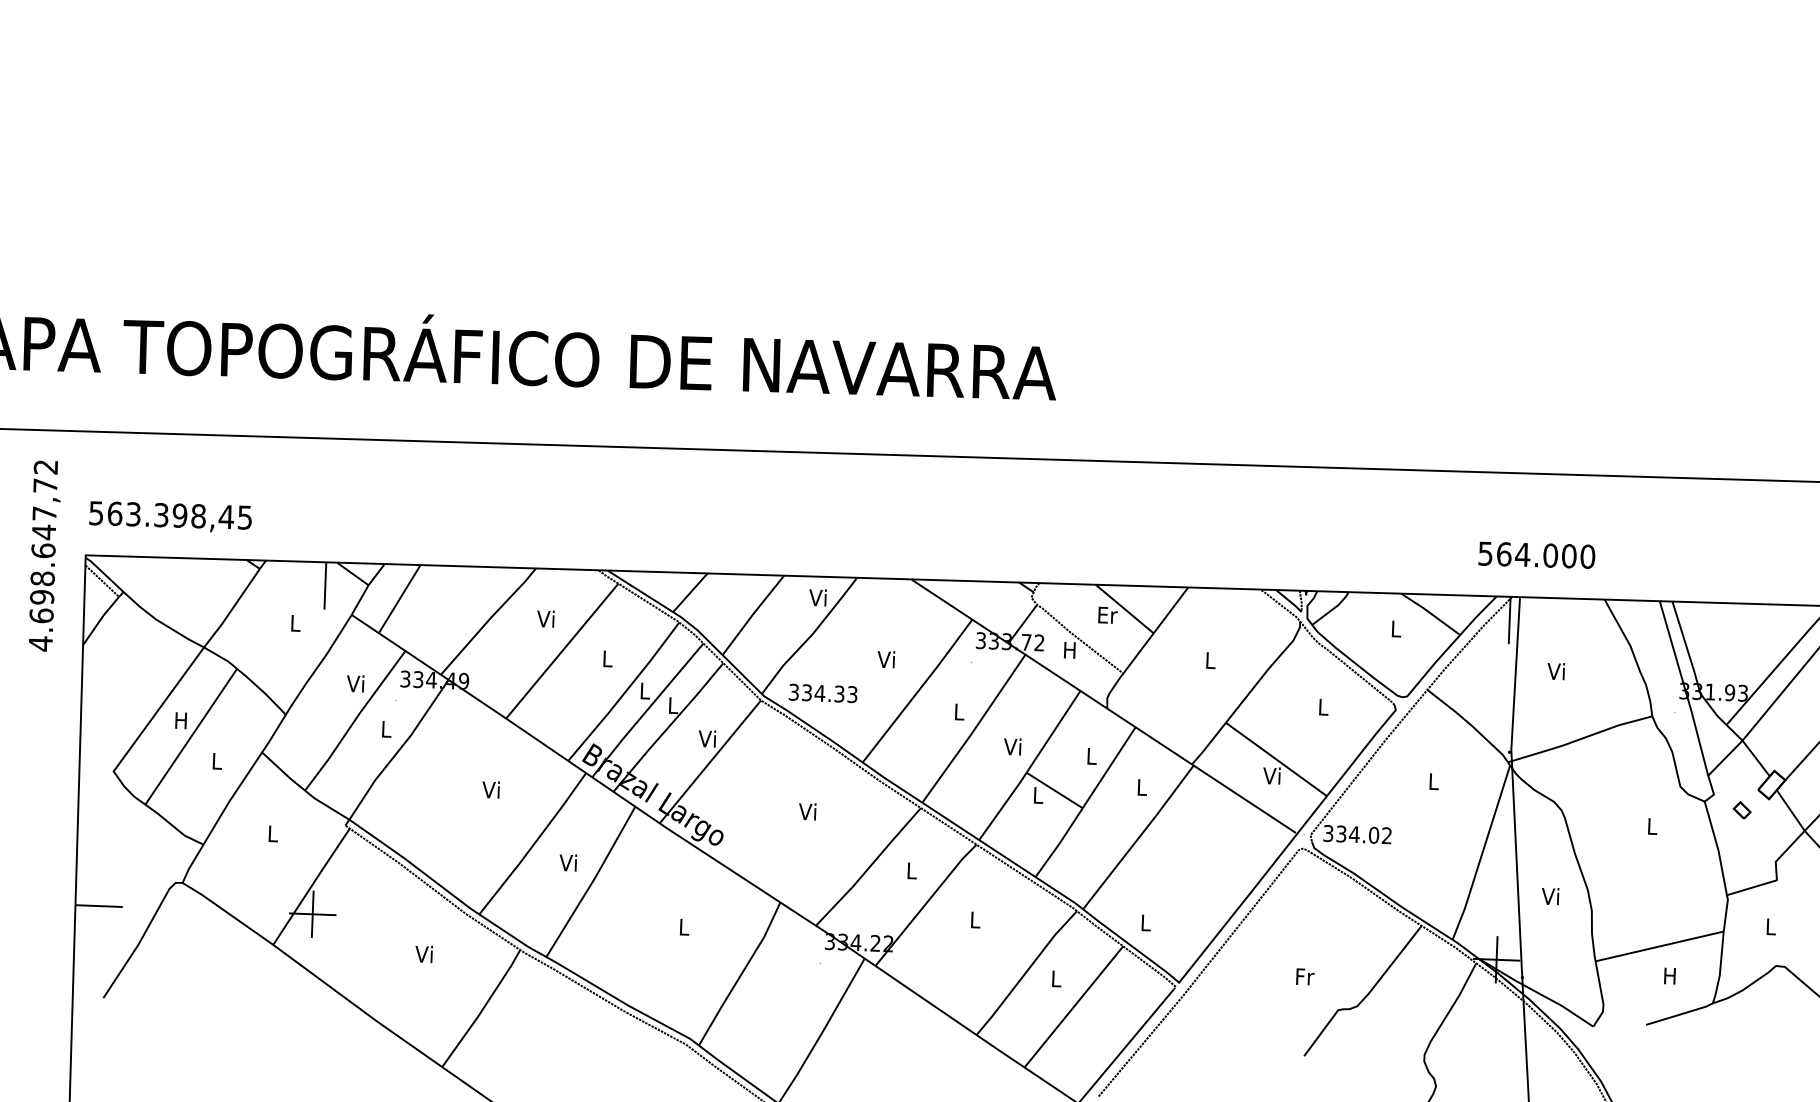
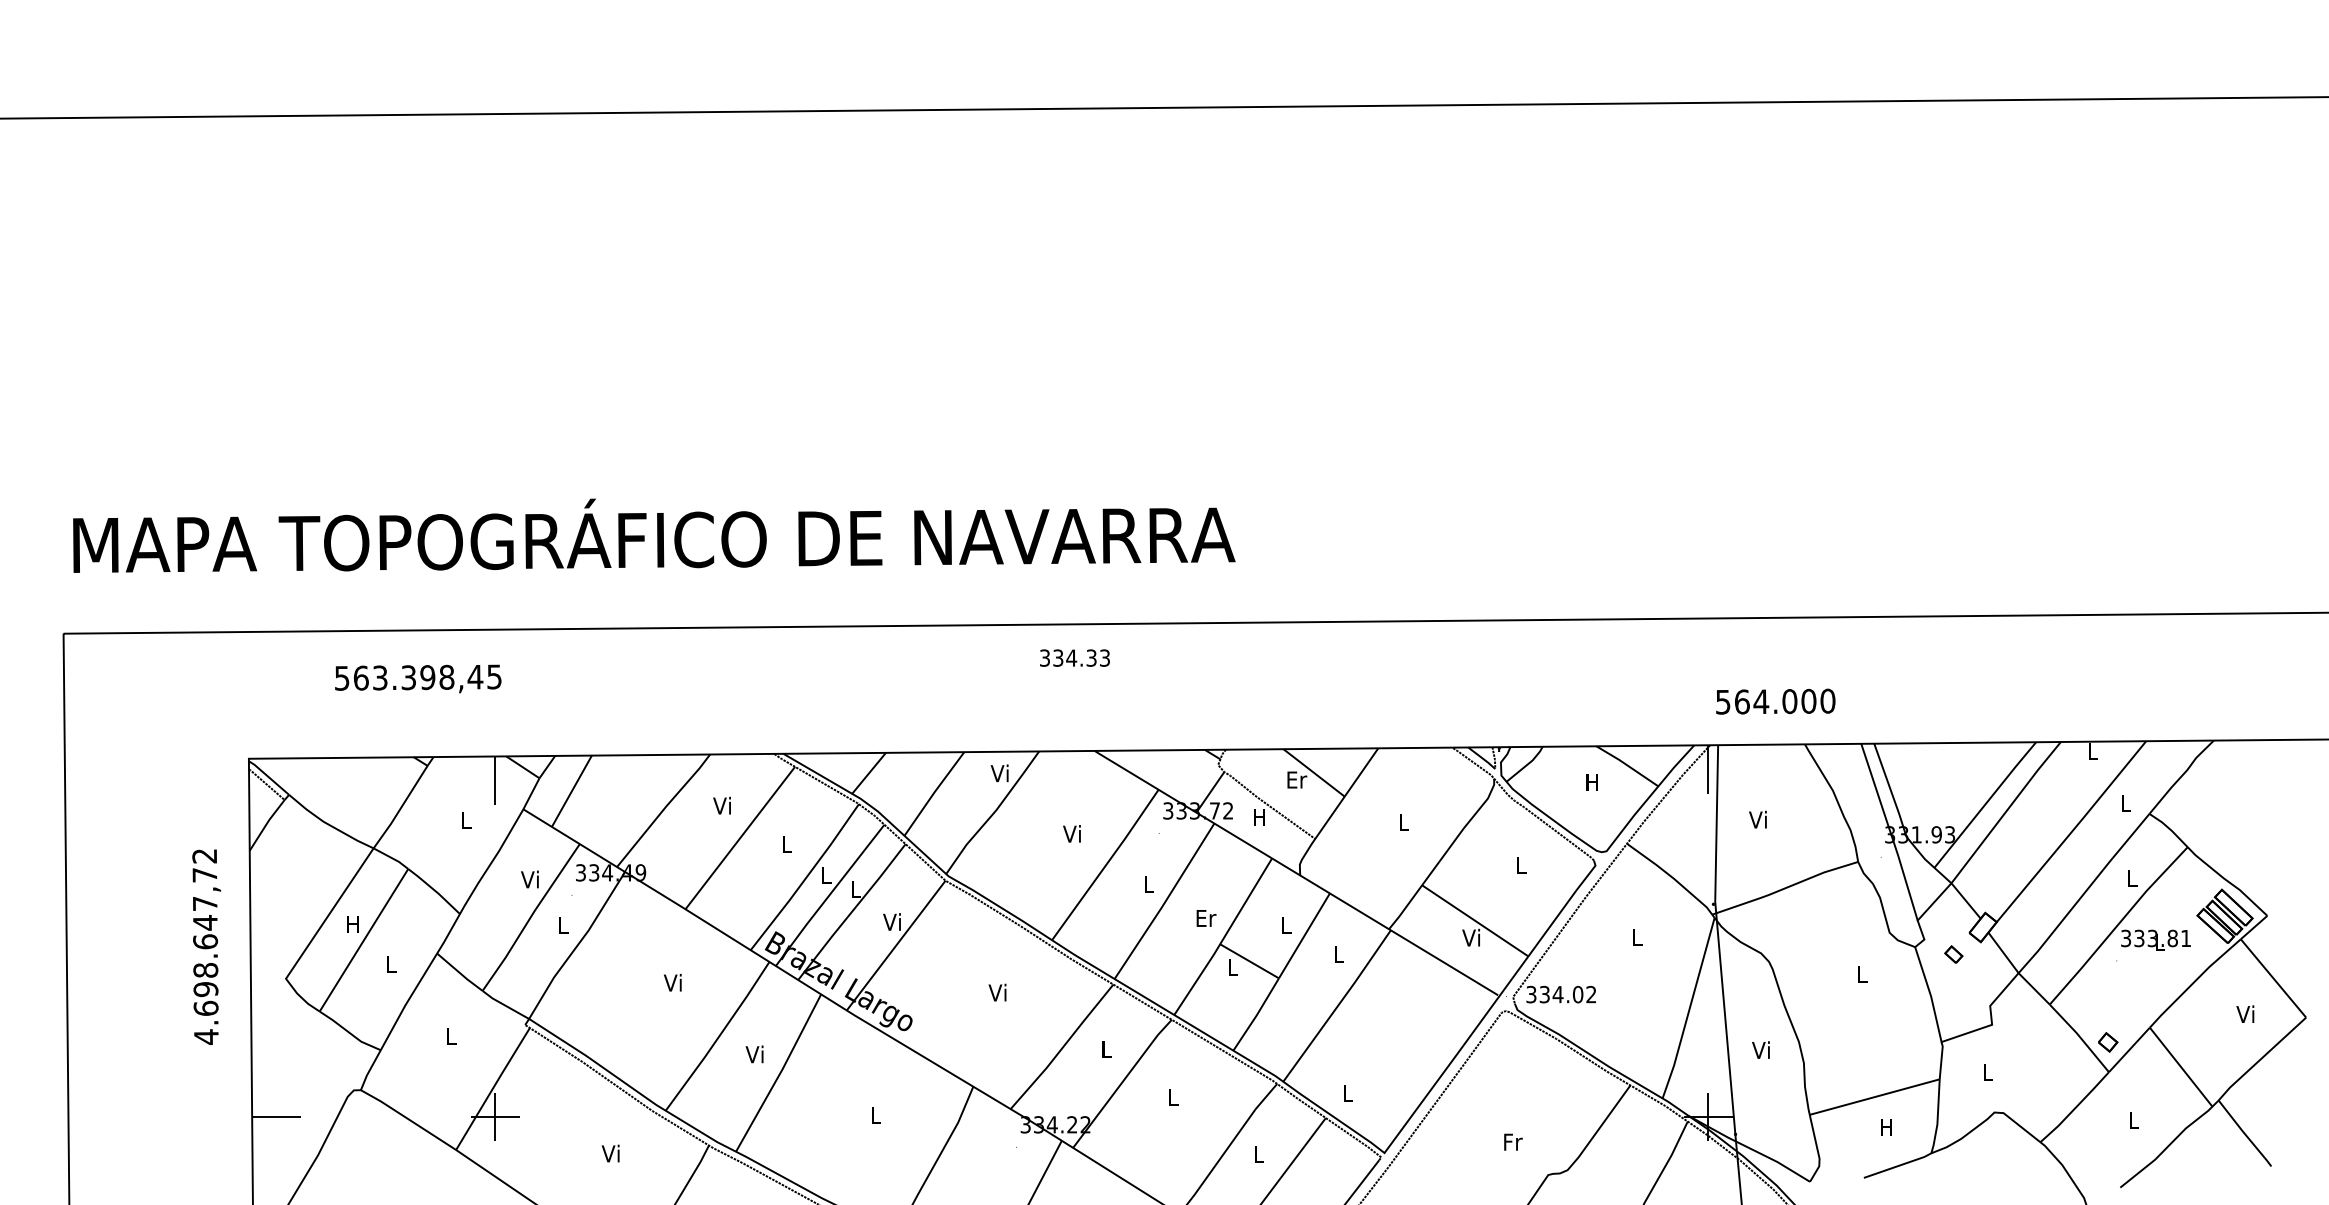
text: (170, 516) -> (418, 678), moved
text: (44, 555) -> (206, 946), moved
text: (1536, 555) -> (1775, 701), moved
text: (1395, 628) -> (1591, 782), L -> H
text: (822, 692) -> (1074, 657), moved
text: (1013, 746) -> (1205, 917), Vi -> Er

